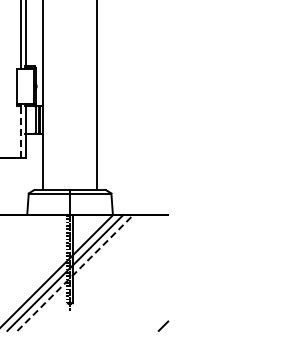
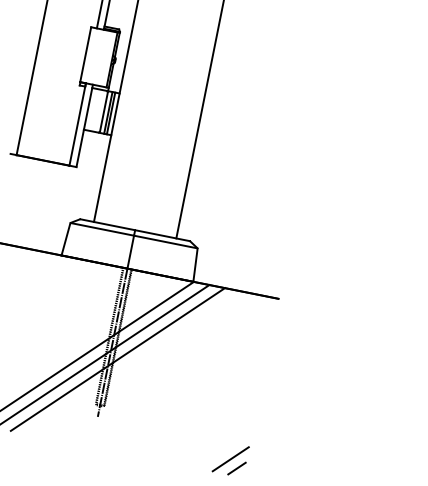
line: (20, 131) -> (76, 125), dashed -> solid
line: (75, 272) -> (118, 358), dashed -> solid
line: (158, 320) -> (231, 458), added

